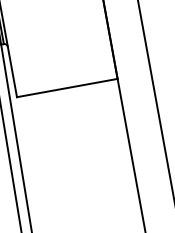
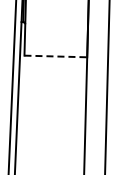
line: (68, 87) -> (56, 56), solid -> dashed

